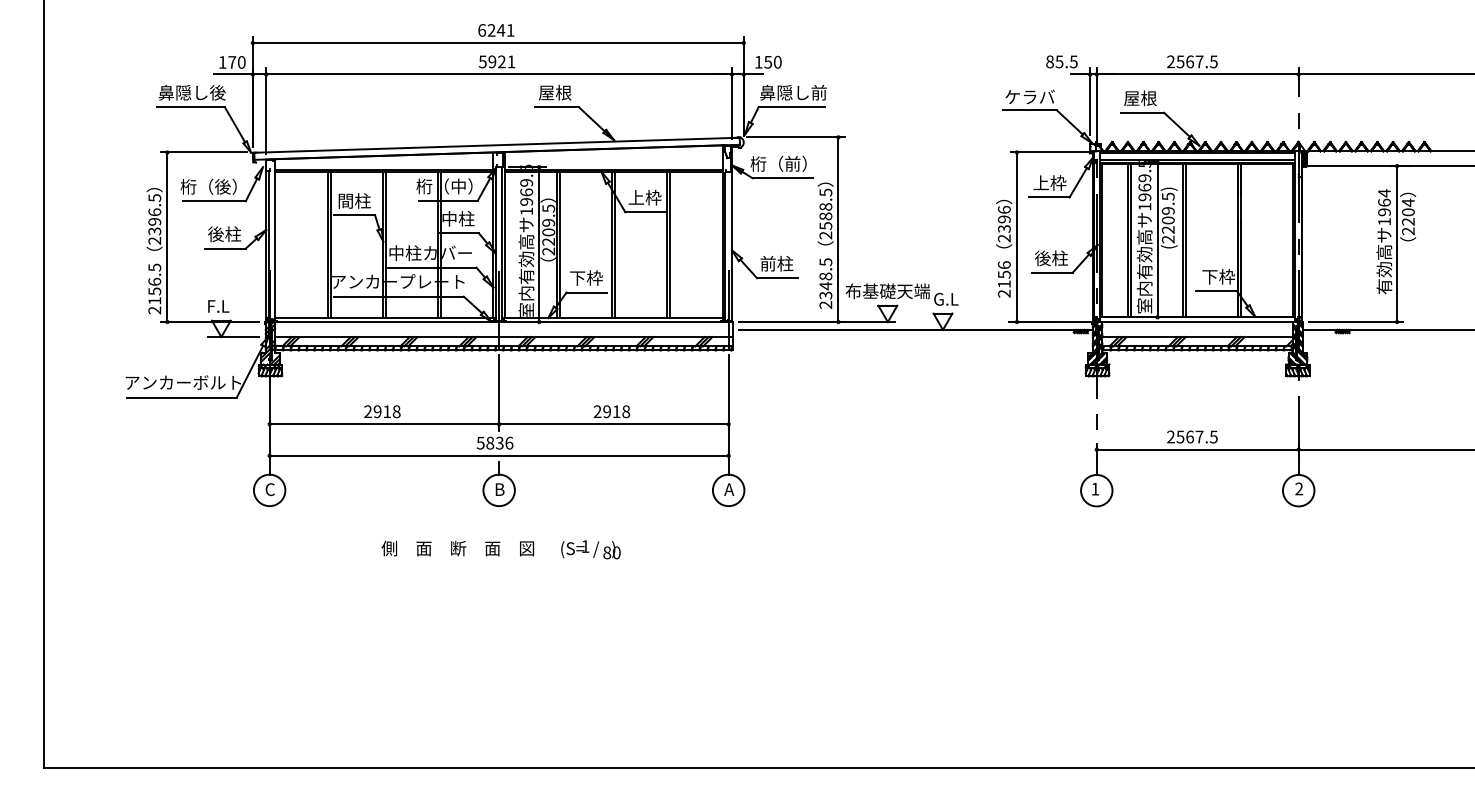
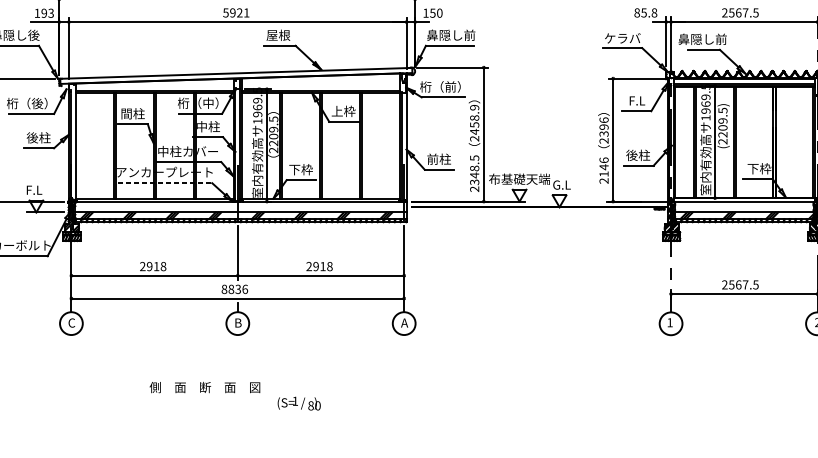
text: (1073, 61) -> (654, 12), 85.5 -> 85.8
text: (236, 62) -> (47, 13), 170 -> 193
text: (1140, 98) -> (702, 39), 屋根 -> 鼻隠し前
text: (1049, 182) -> (636, 100), 上枠 -> F.L
text: (825, 209) -> (474, 119), 2588.5 -> 2458.9
text: (1004, 274) -> (604, 167), 2156 -> 2146
line: (399, 296) -> (165, 183), solid -> dashed
text: (480, 442) -> (224, 288), 5836 -> 8836
text: (457, 548) -> (204, 387), moved
text: (590, 549) -> (298, 403), moved

